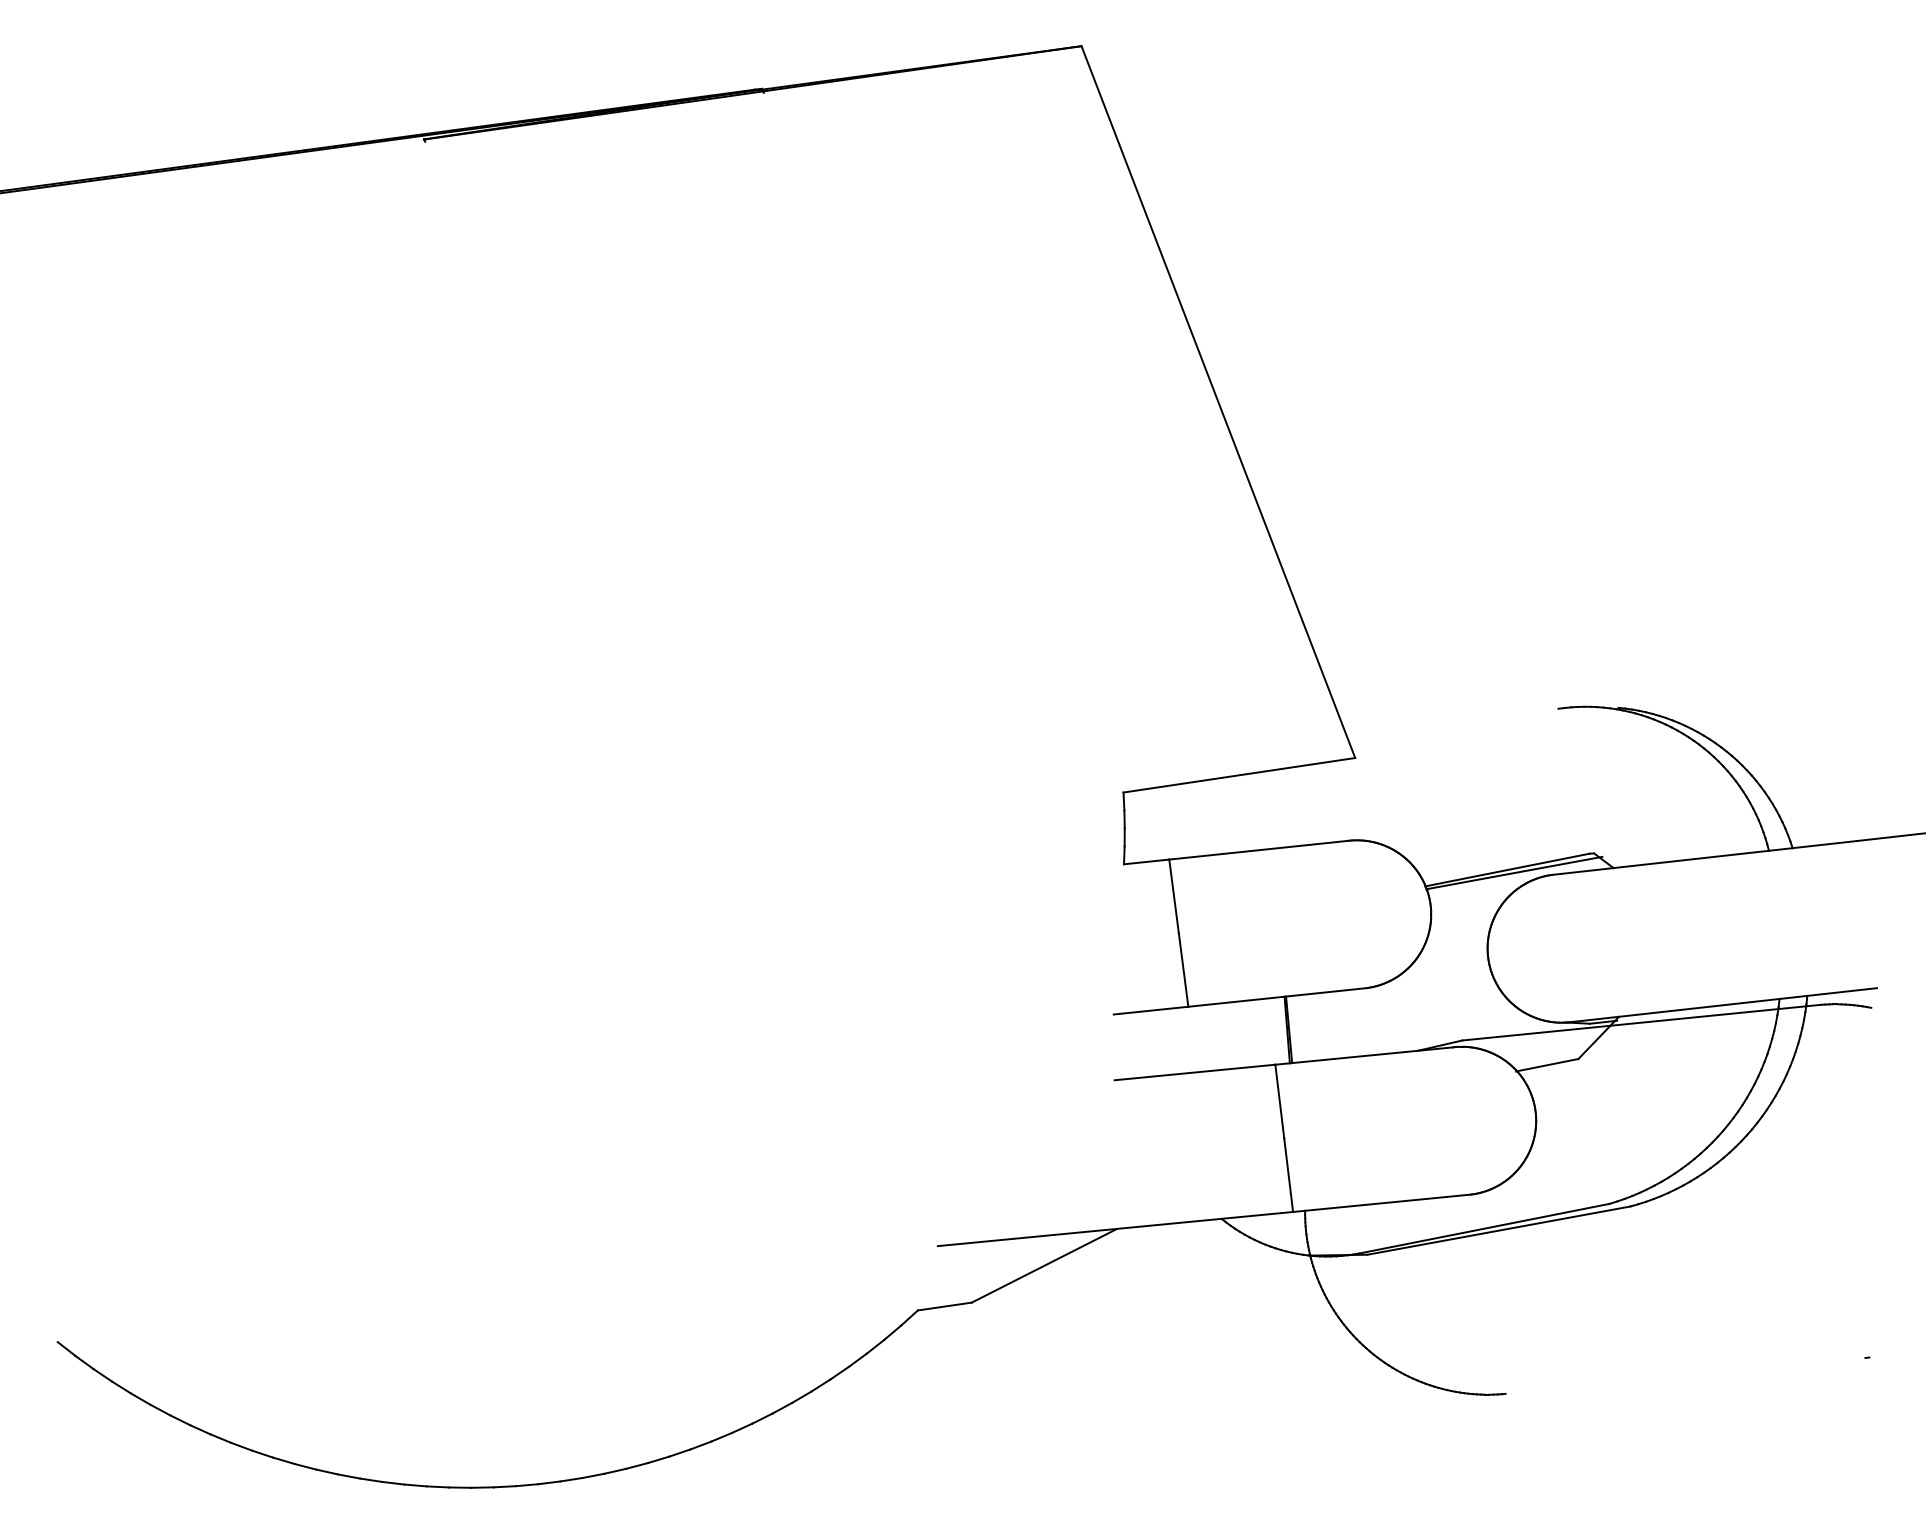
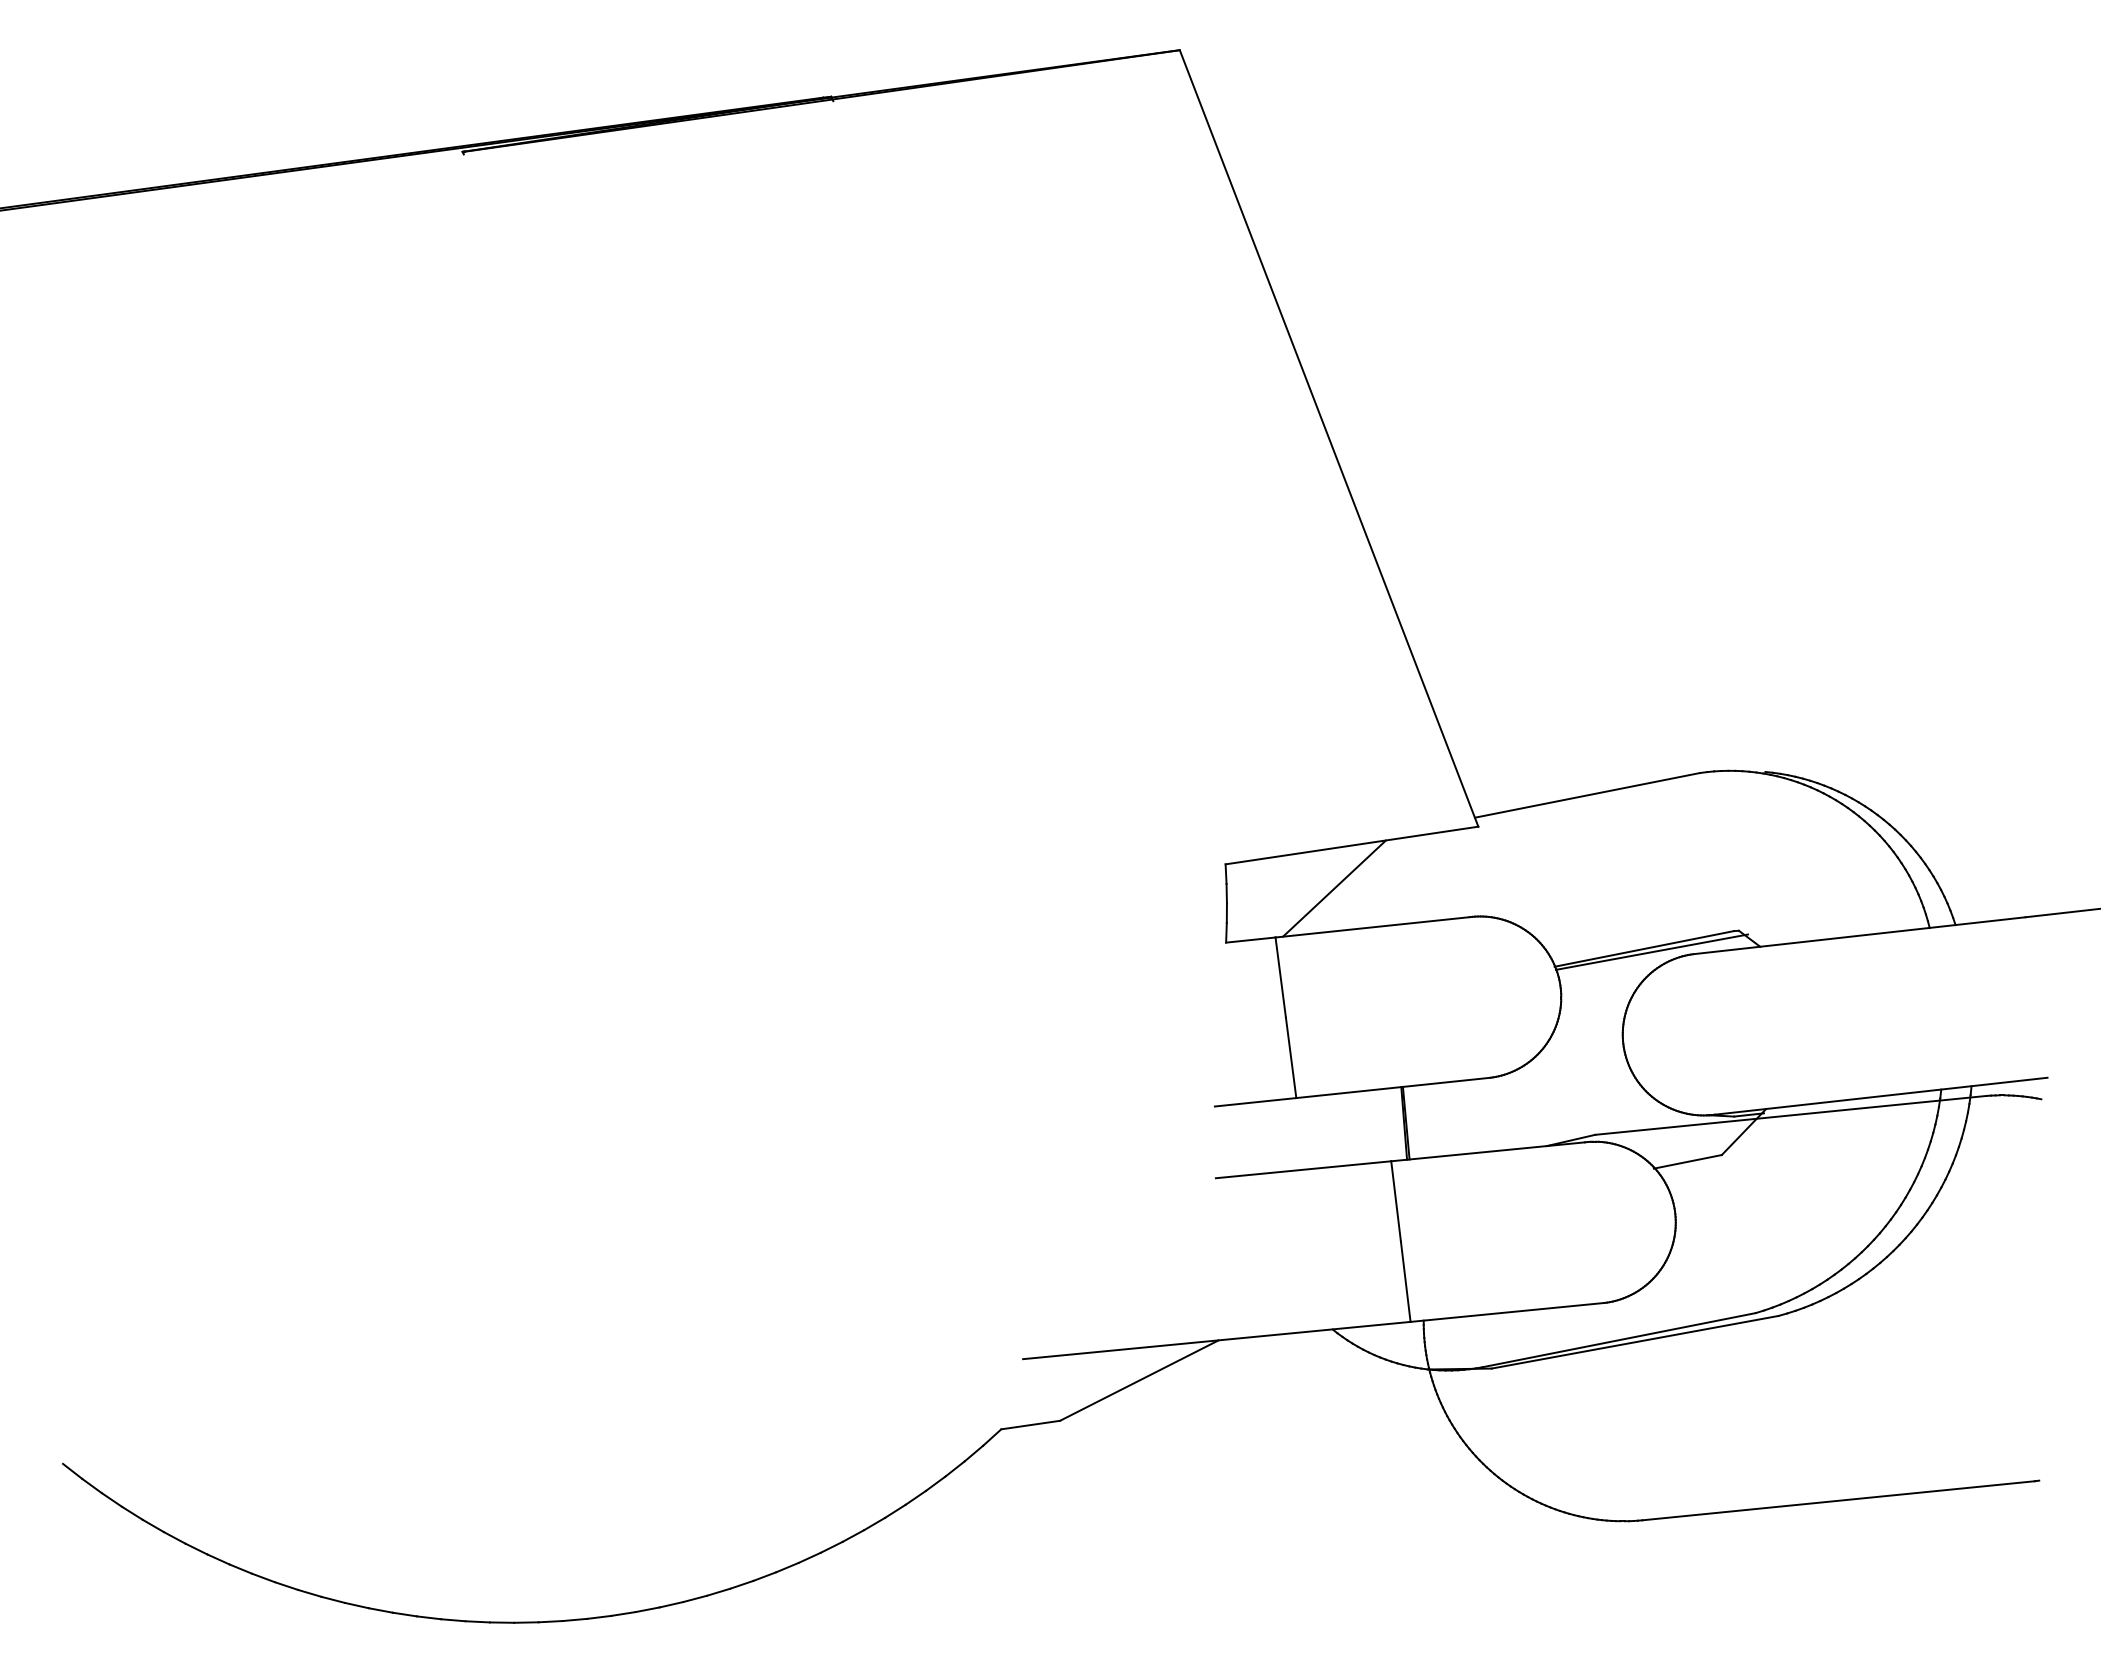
line: (1455, 729) -> (1587, 795), added
line: (1223, 814) -> (1334, 888), added
line: (1685, 1375) -> (1838, 1500), added

